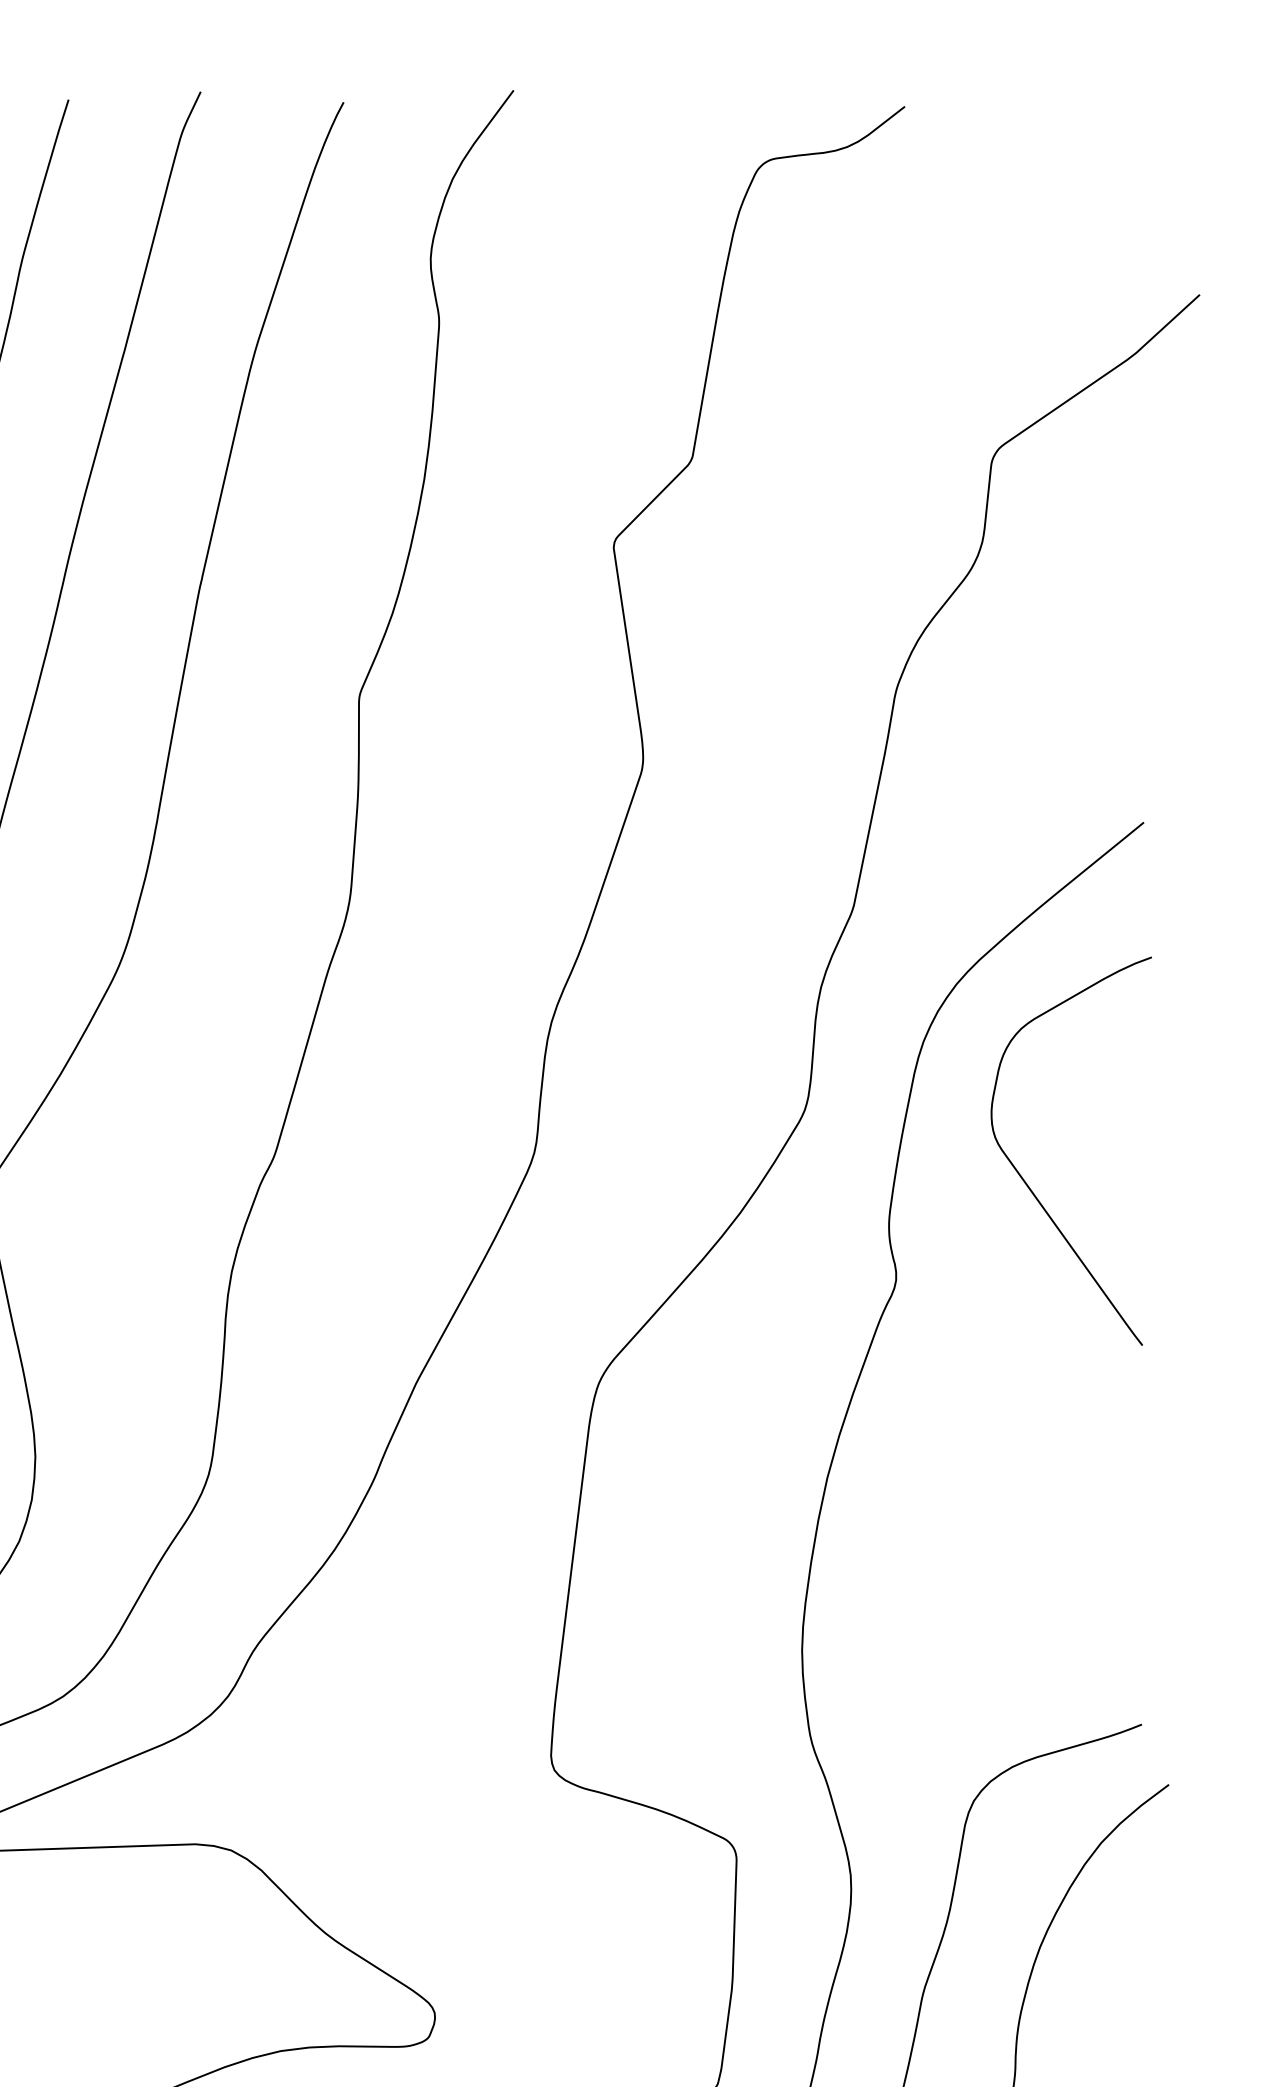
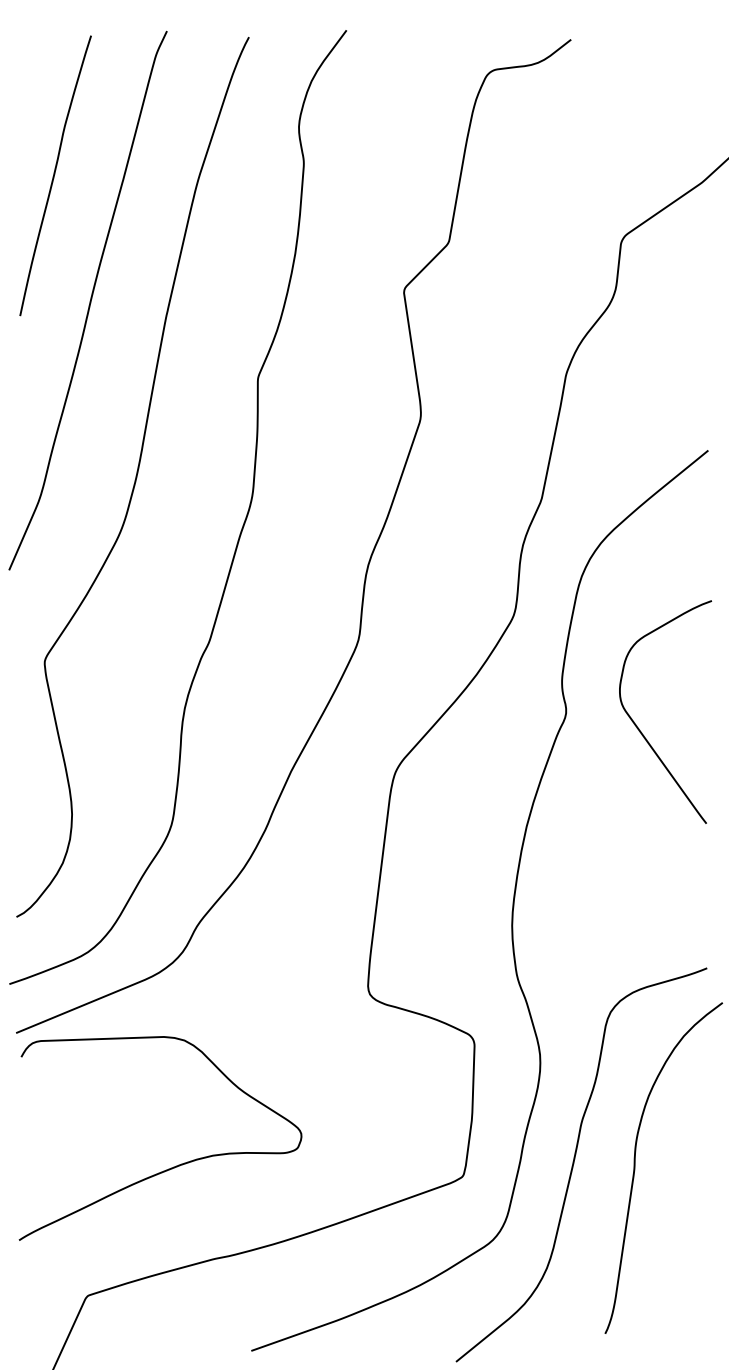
curve: (1025, 1179) -> (639, 728), moved

